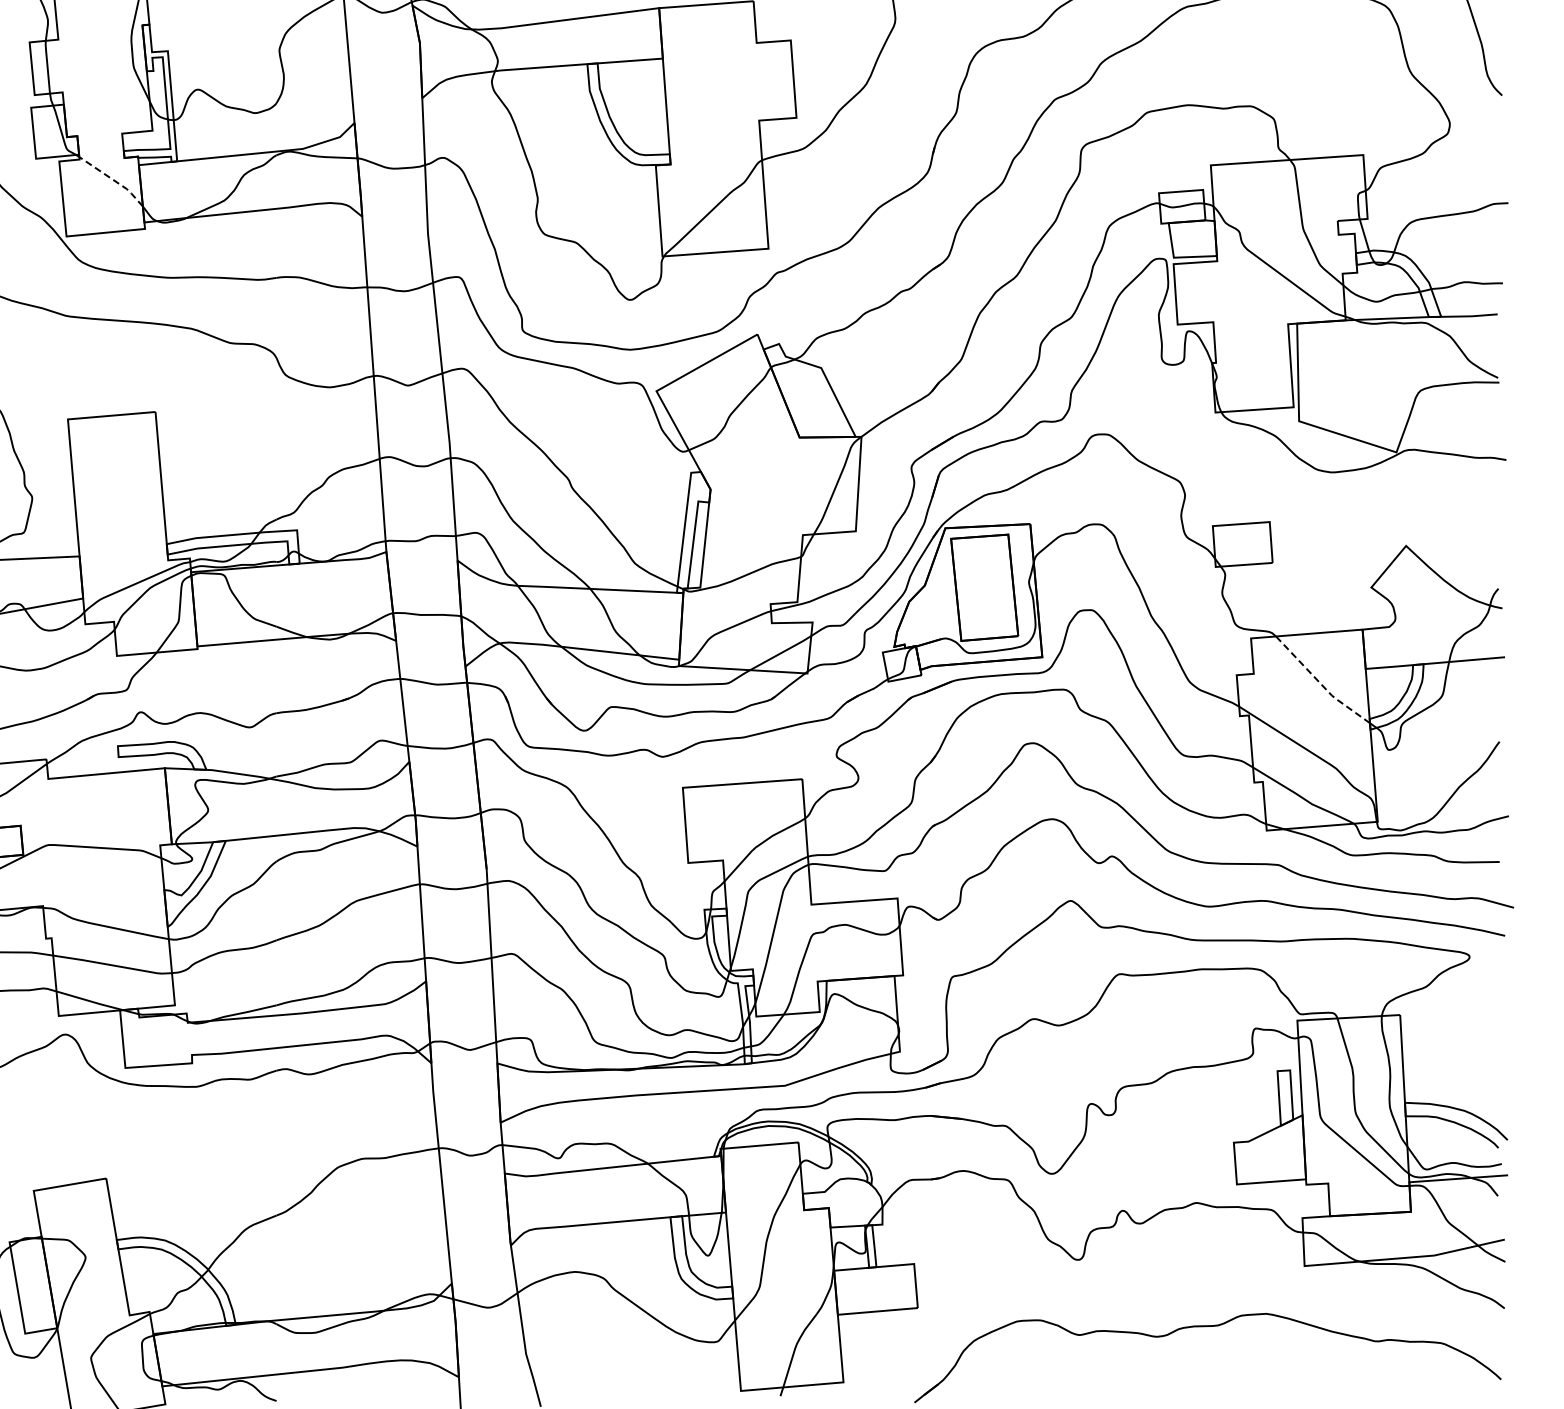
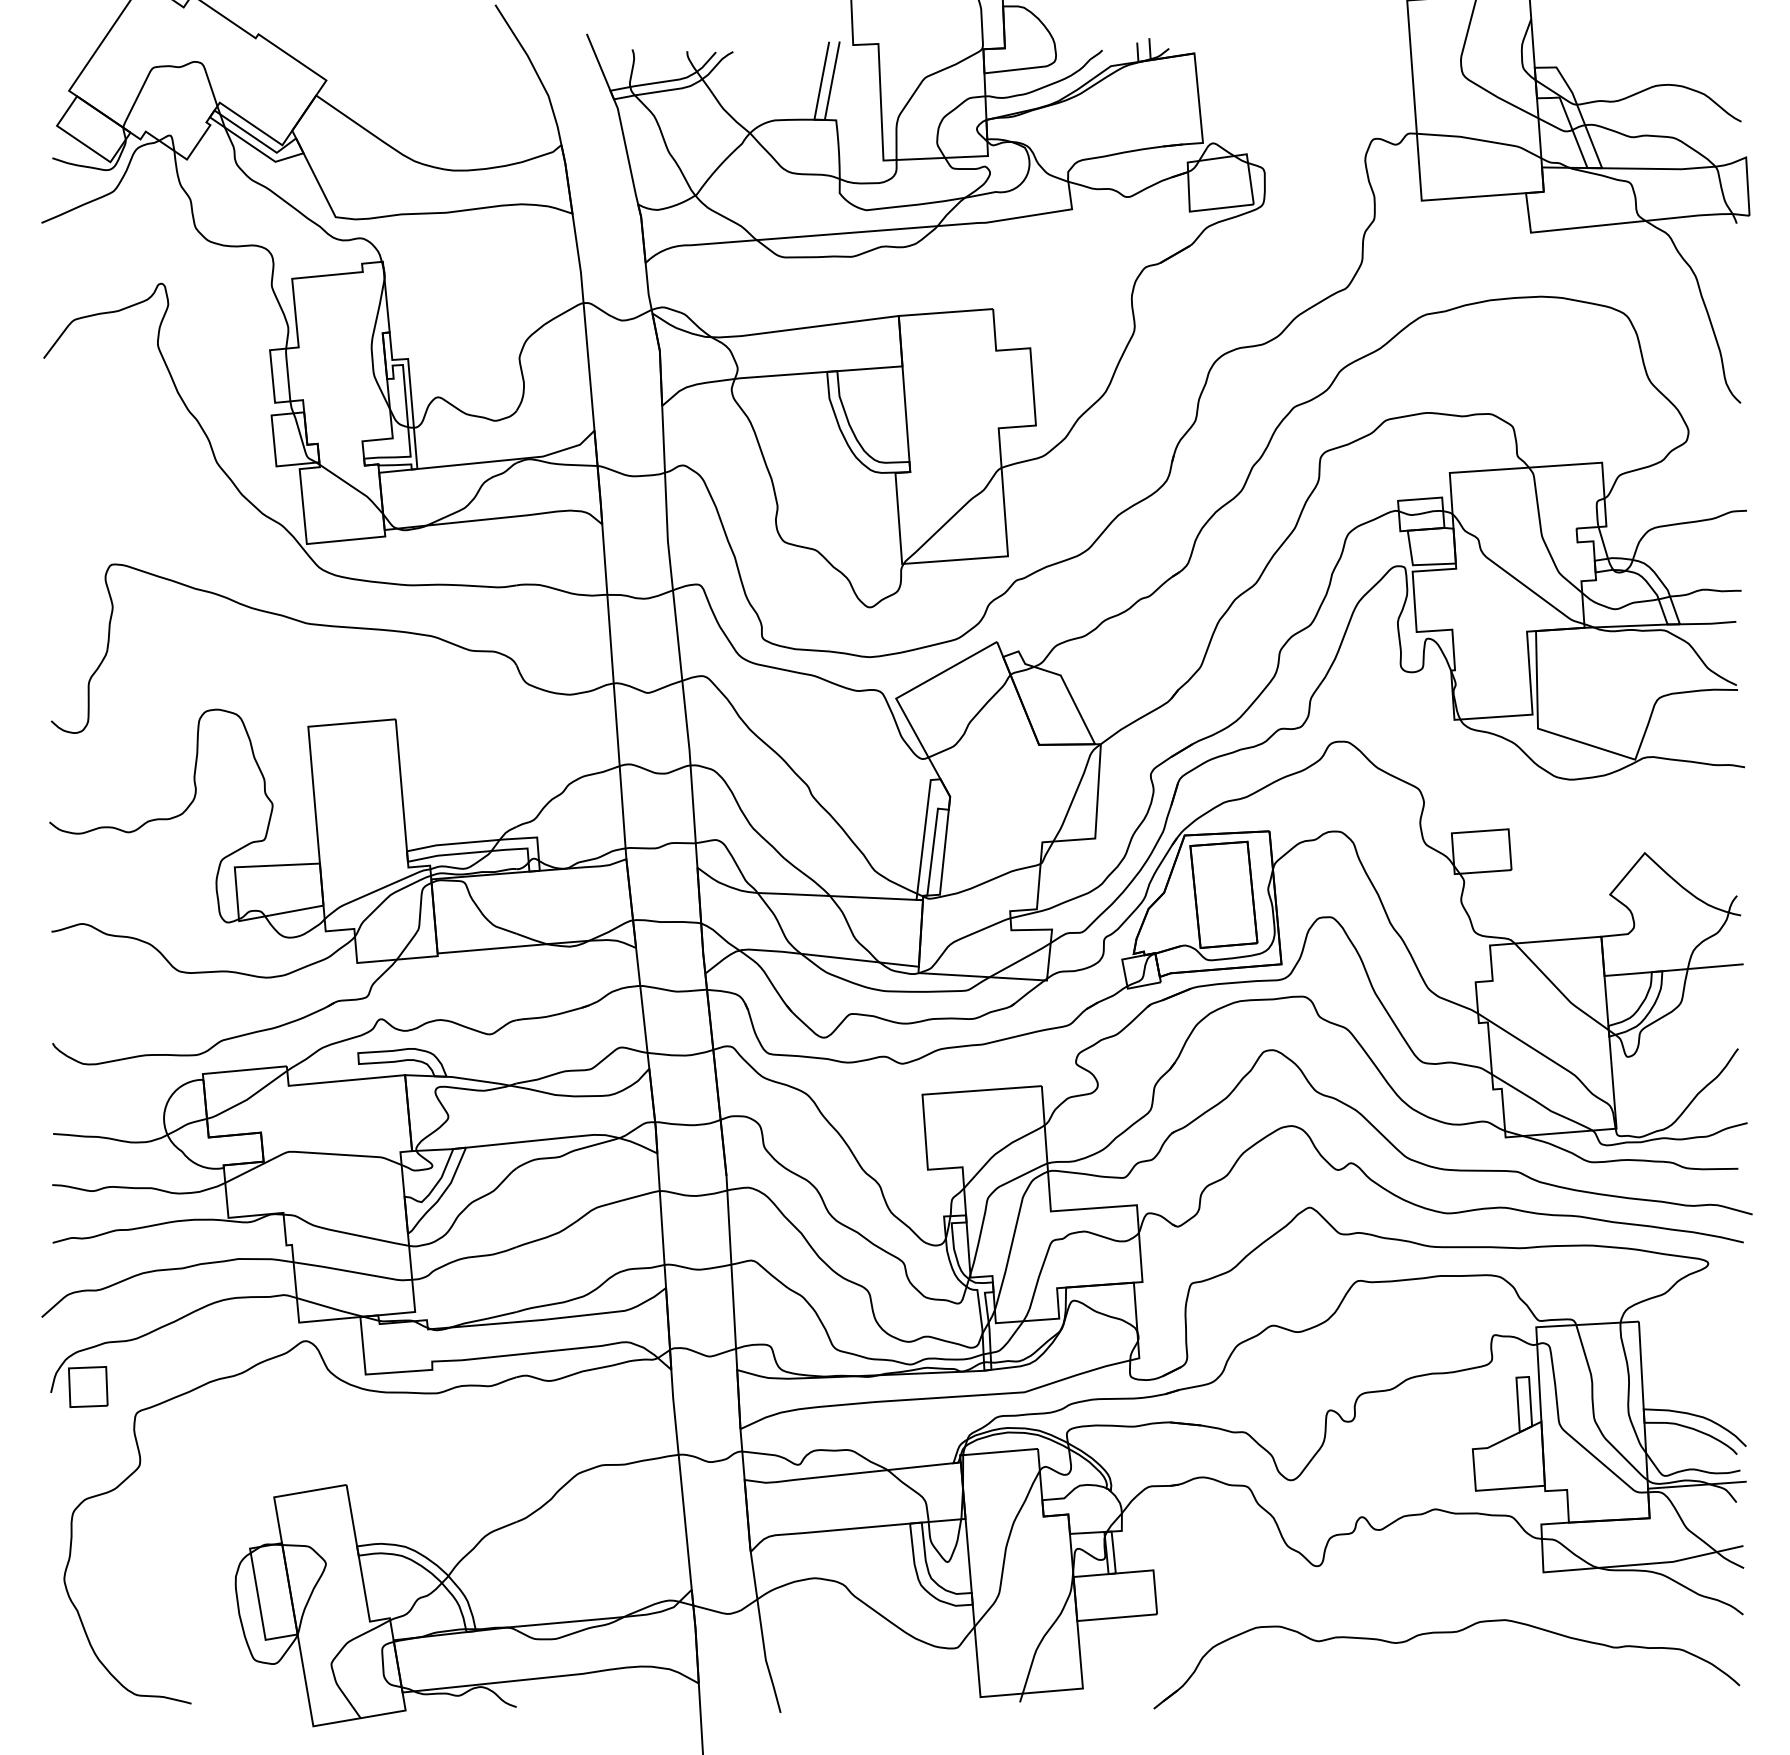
line: (114, 179) -> (354, 487), dashed -> solid
line: (1320, 684) -> (1559, 991), dashed -> solid

